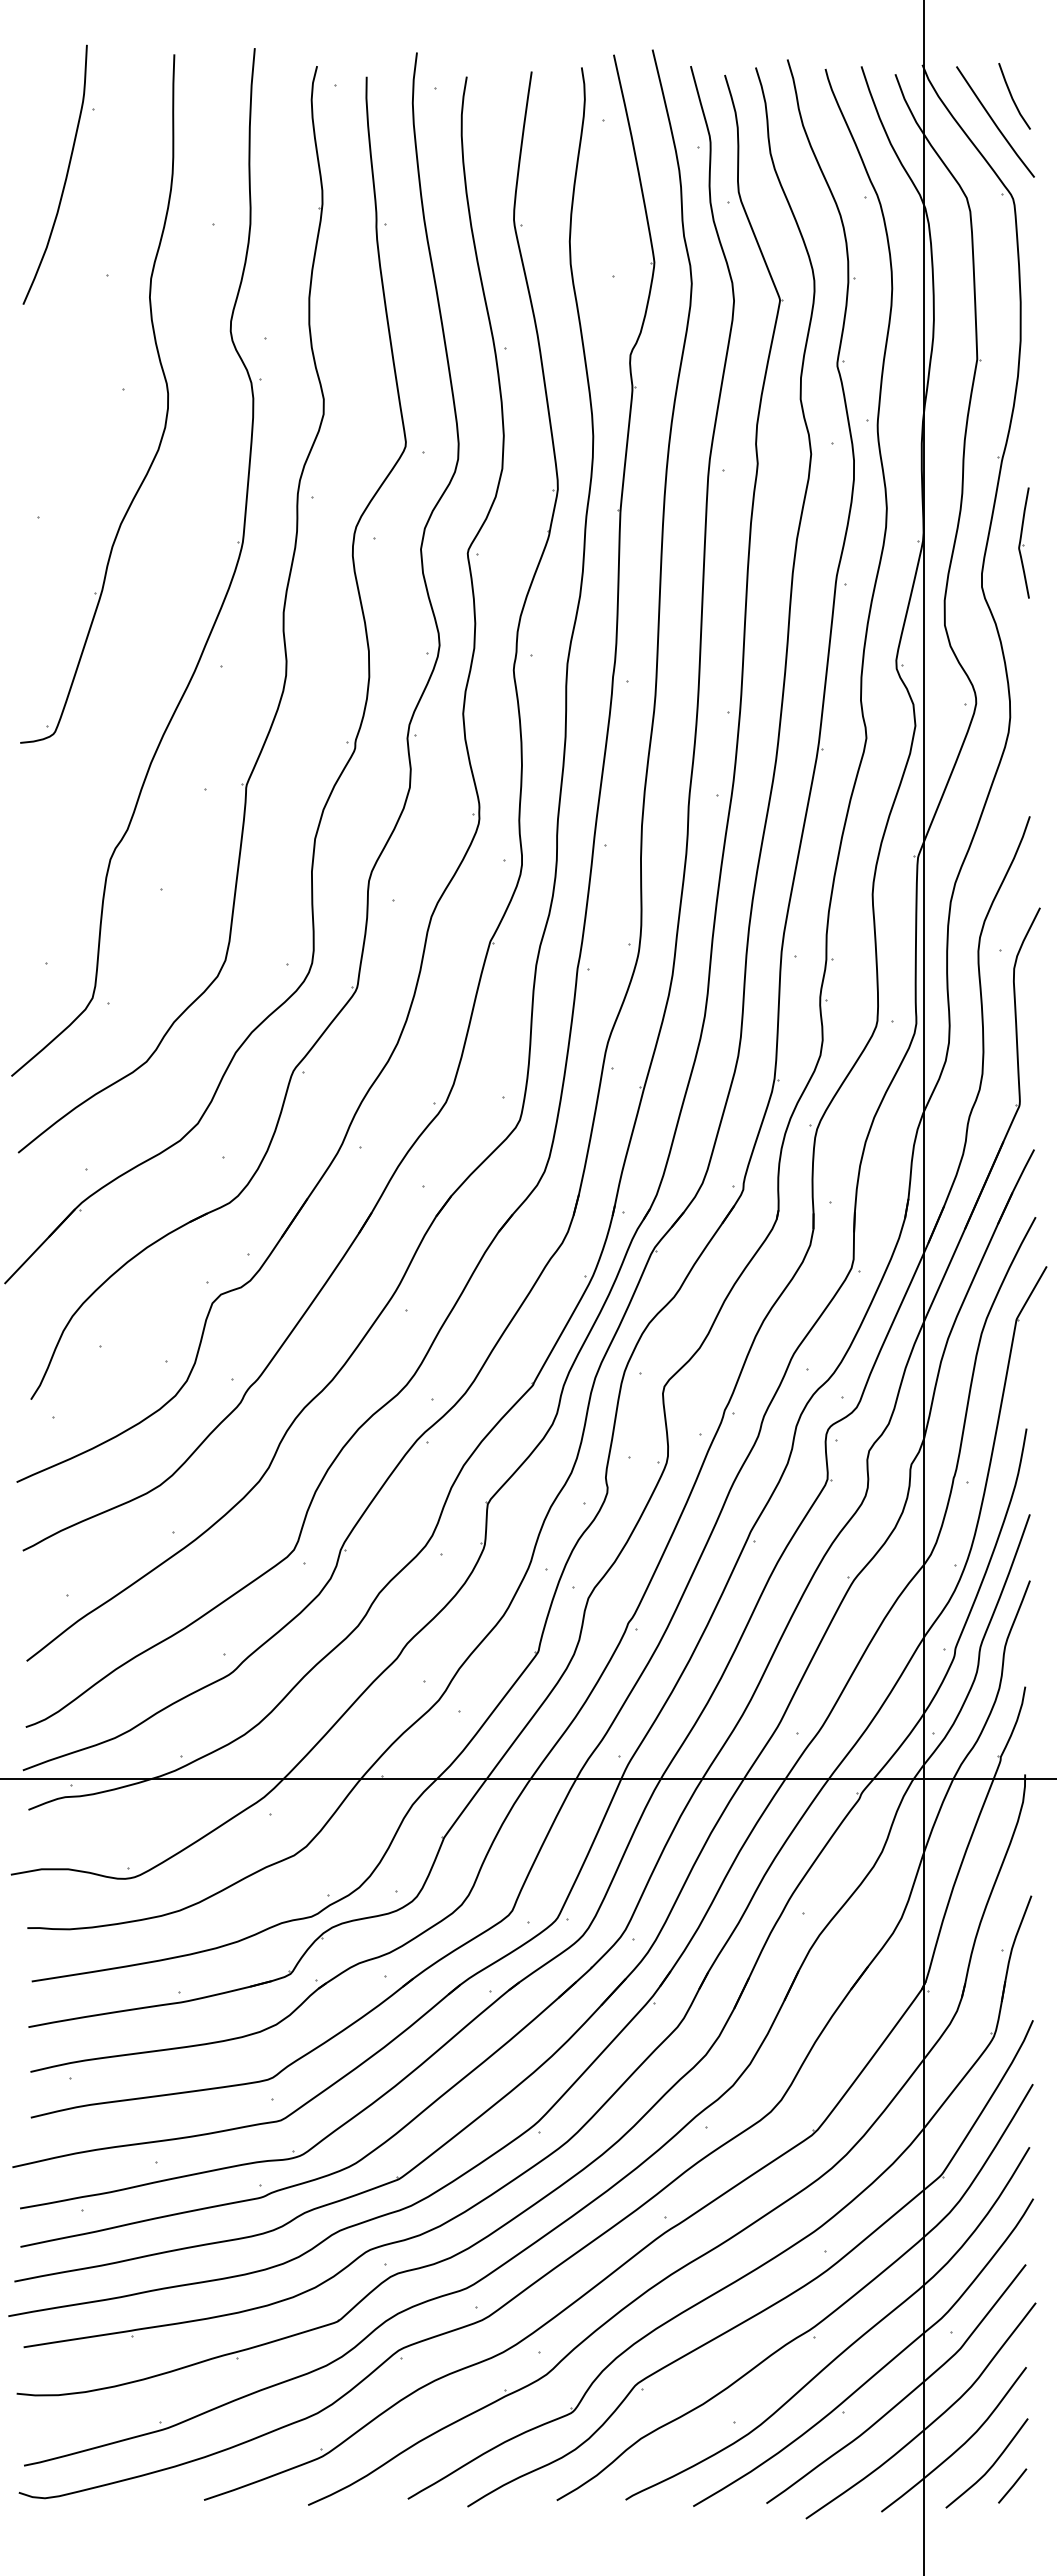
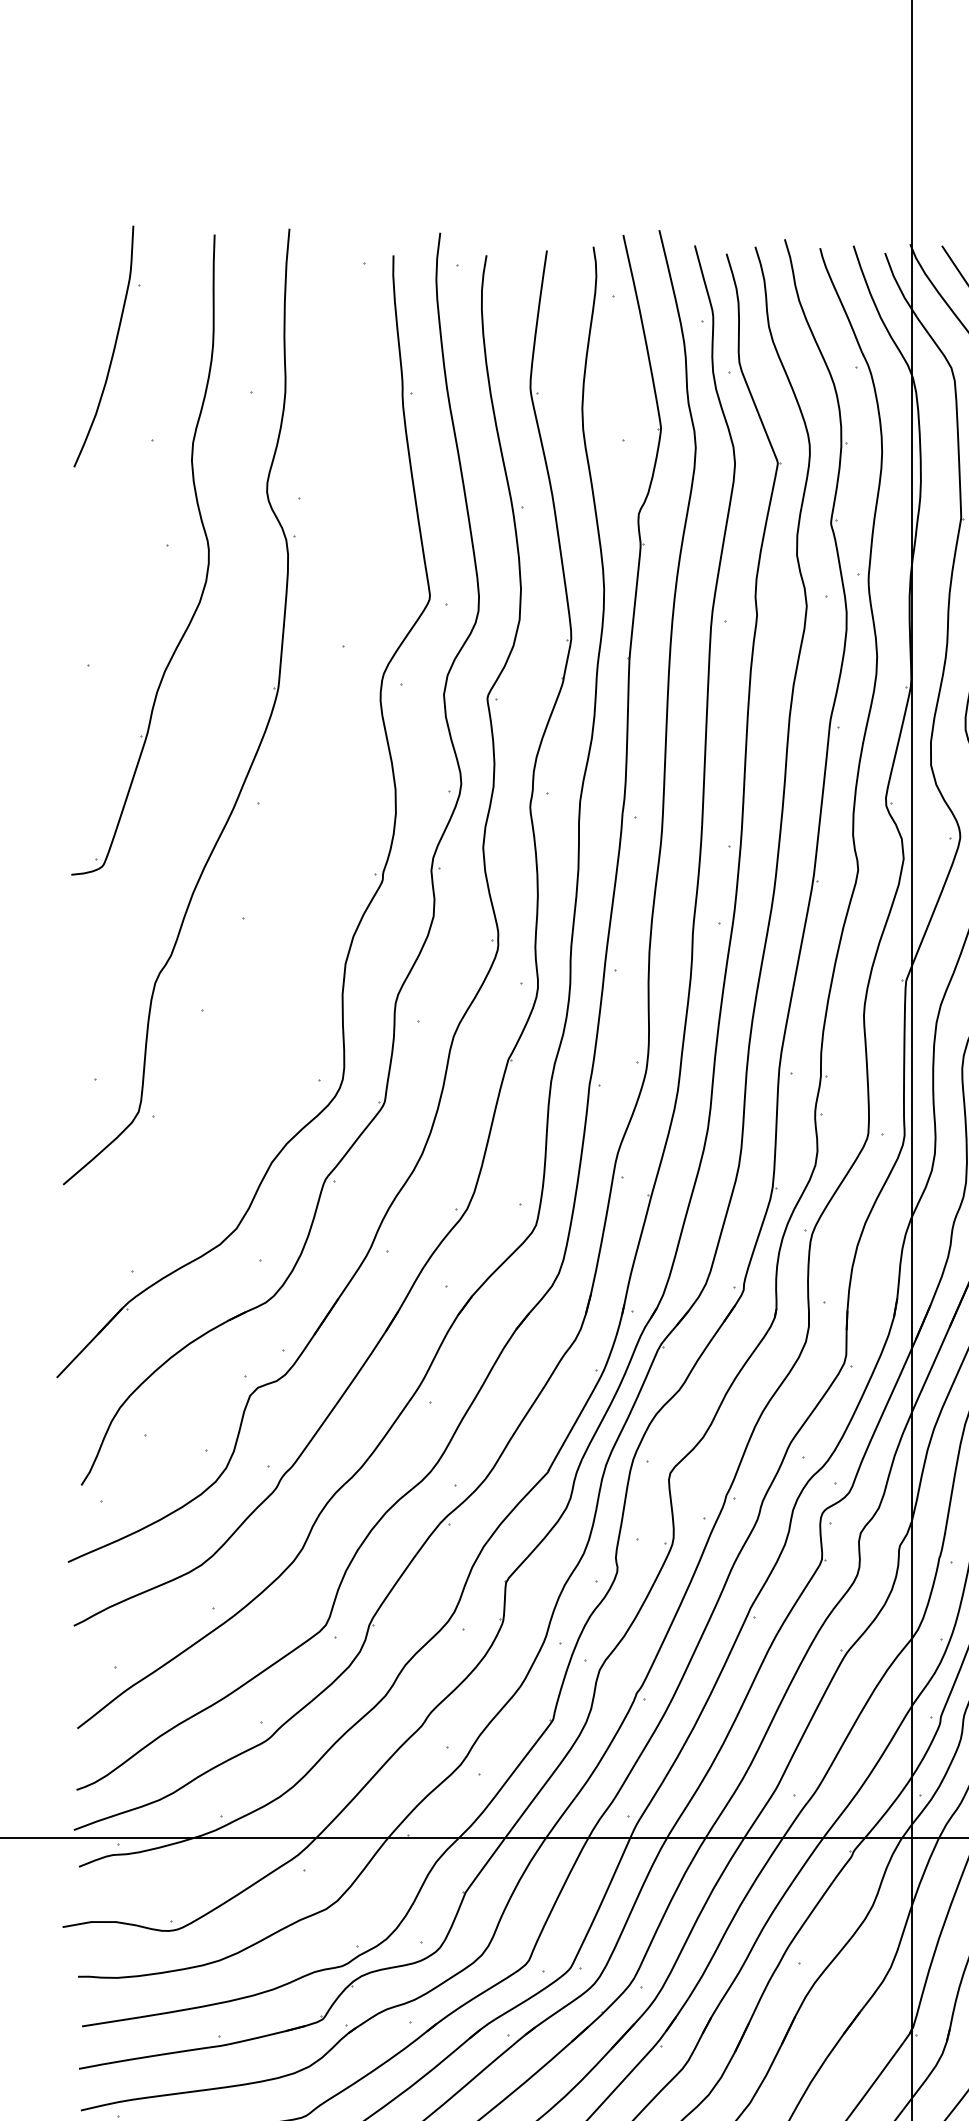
part: (282, 611) -> (315, 752), removed

